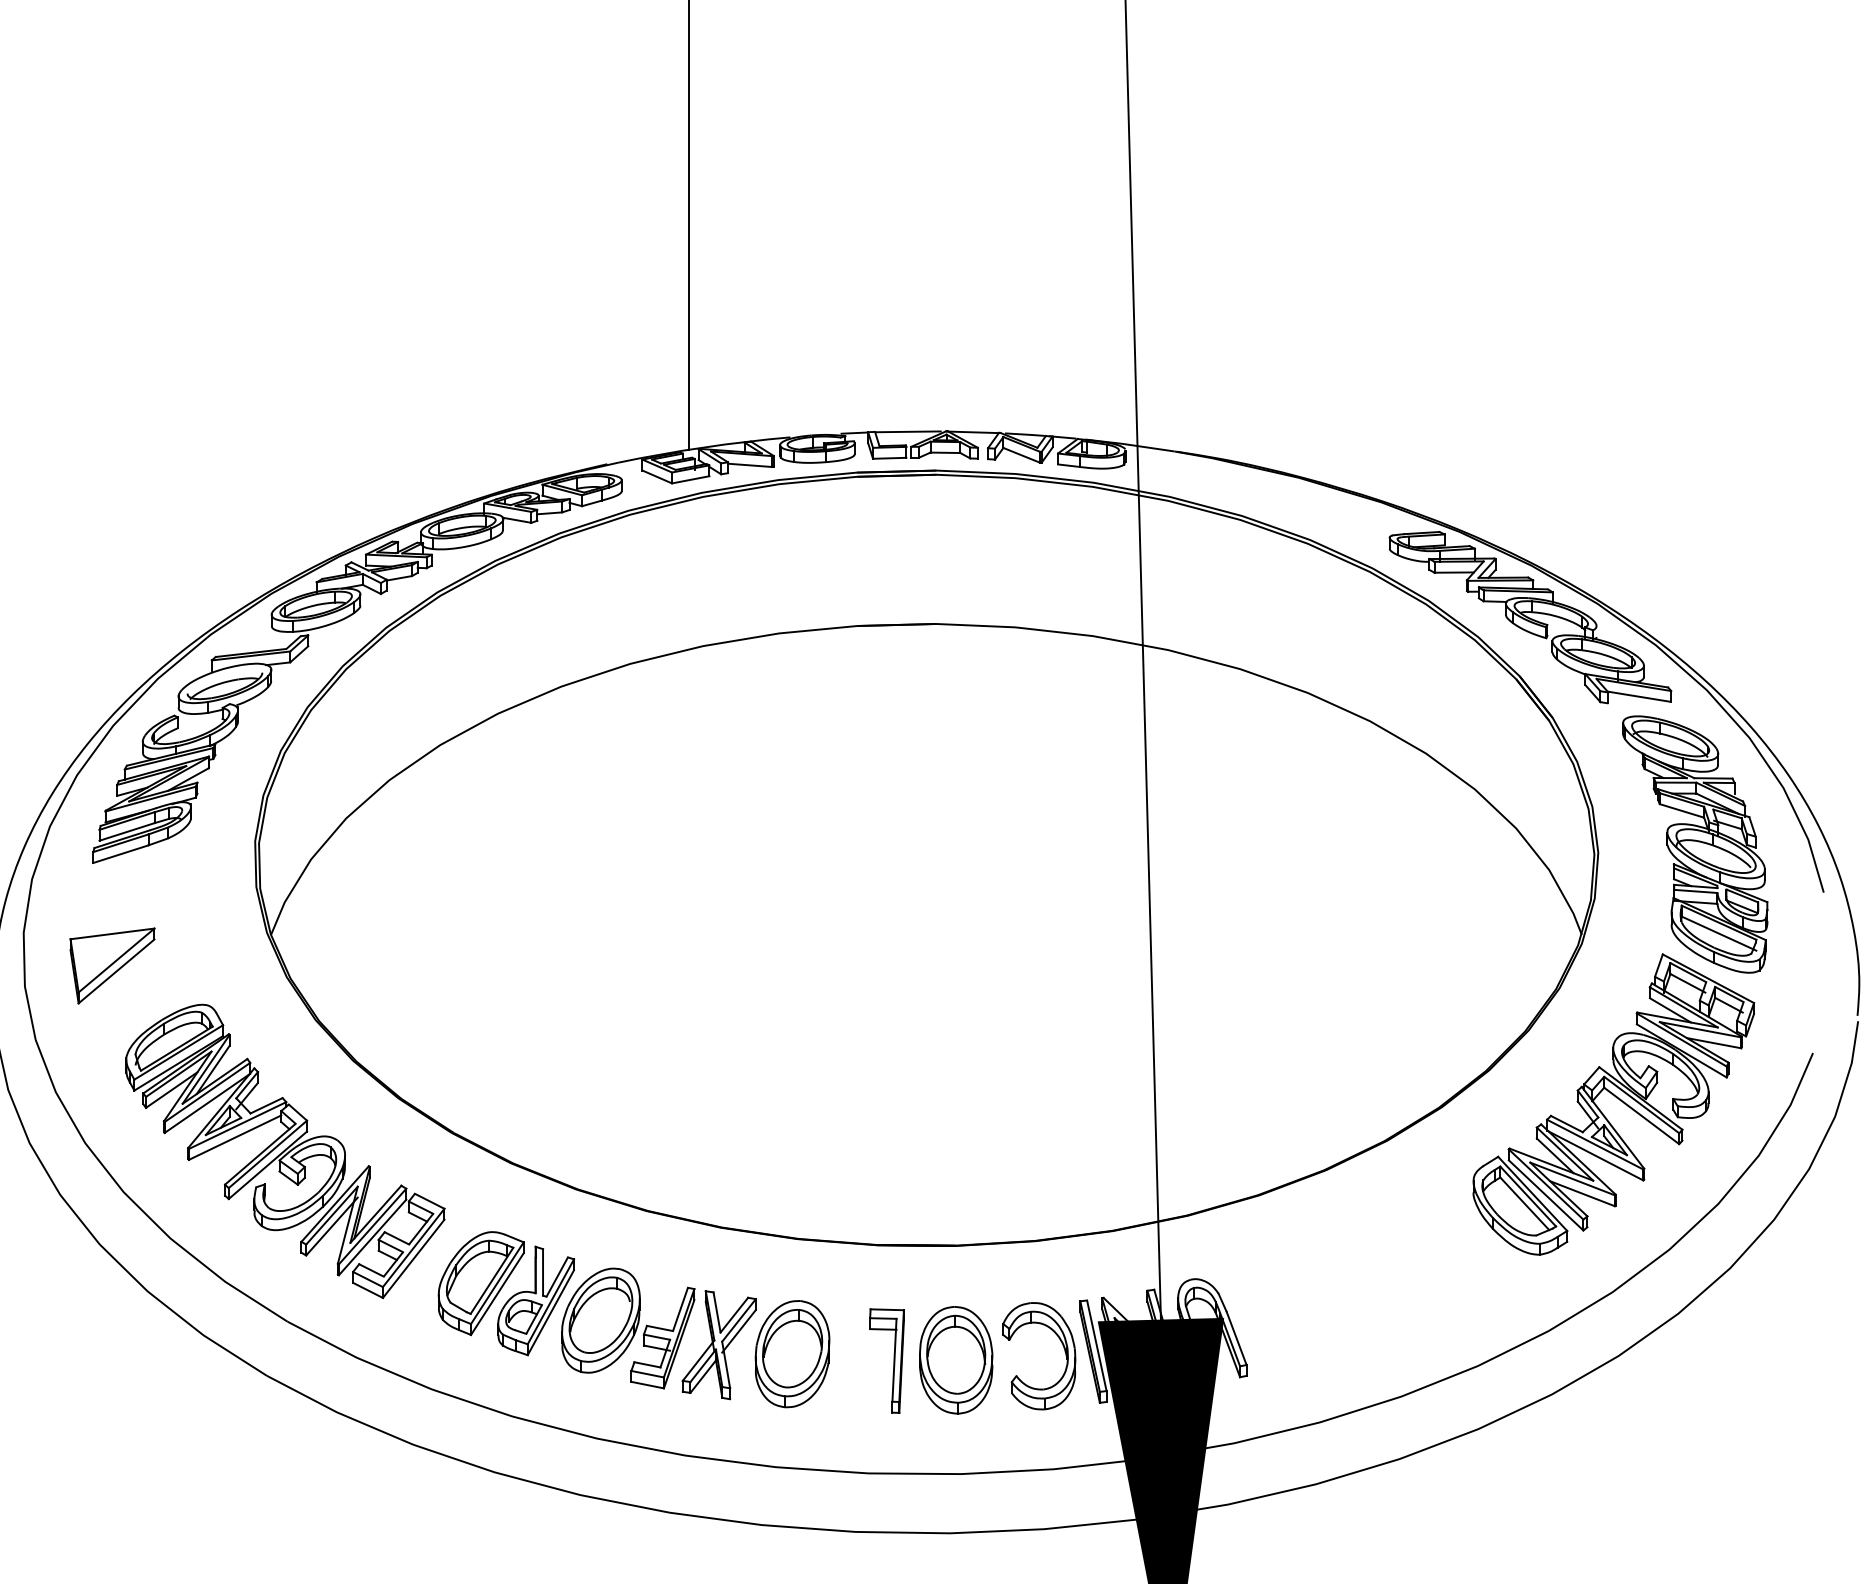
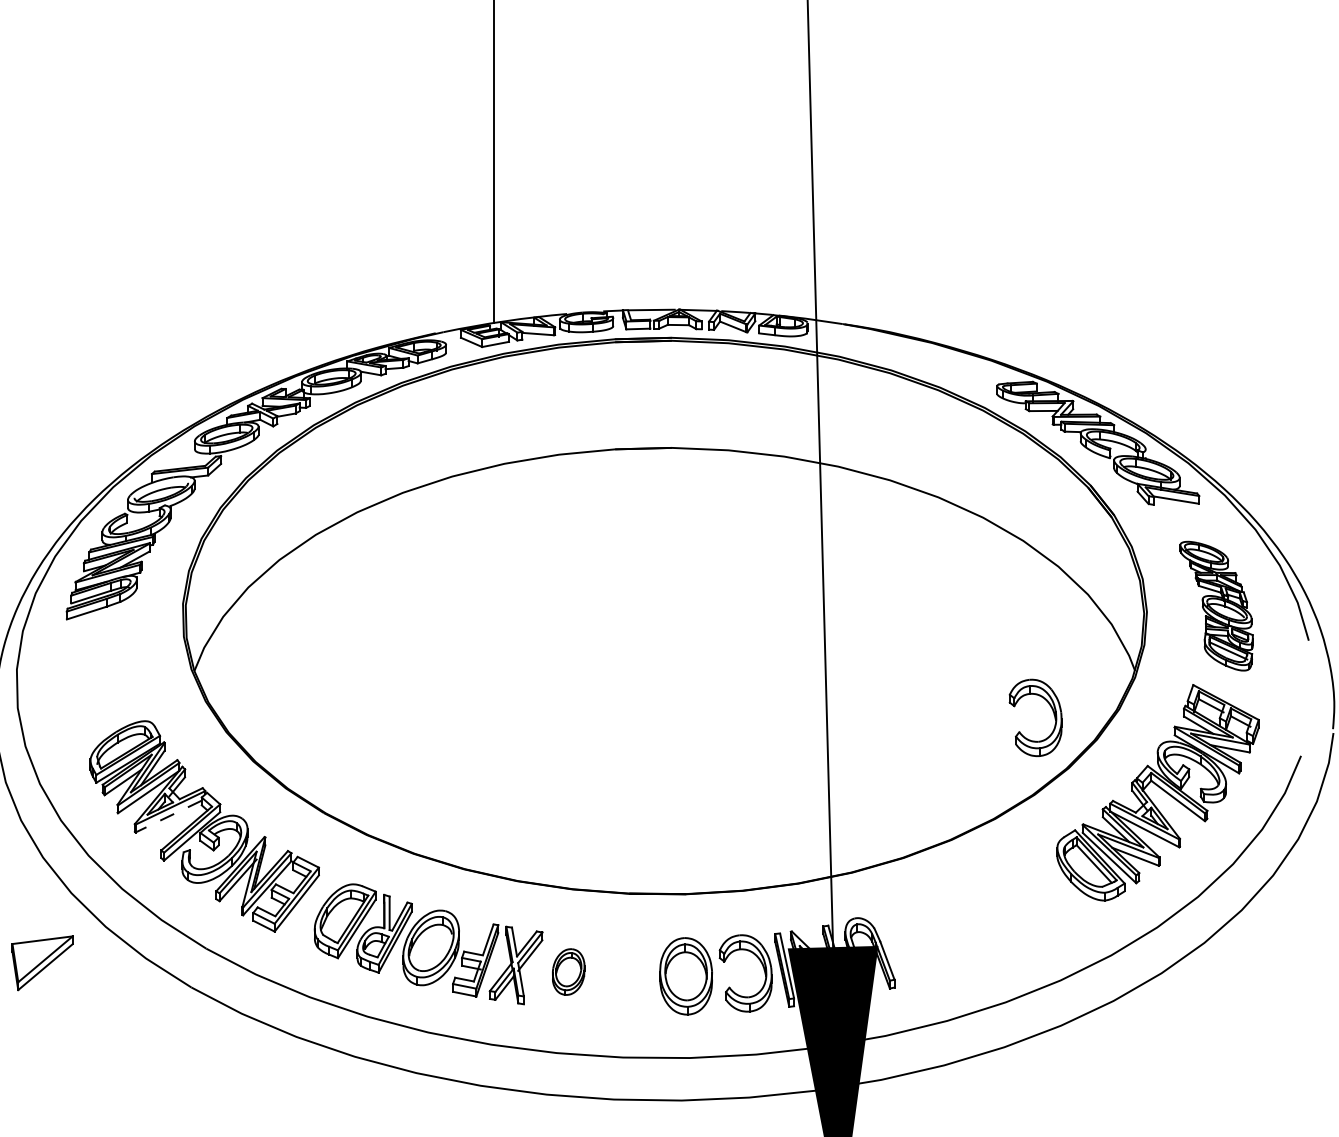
part: (1695, 844) -> (1216, 606), size x0.7
part: (112, 965) -> (42, 962), moved
part: (1467, 992) -> (1053, 712), added
line: (234, 1137) -> (168, 816), solid -> dashed
part: (792, 1354) -> (568, 972), size x0.6
part: (893, 1360) -> (641, 976), removed

